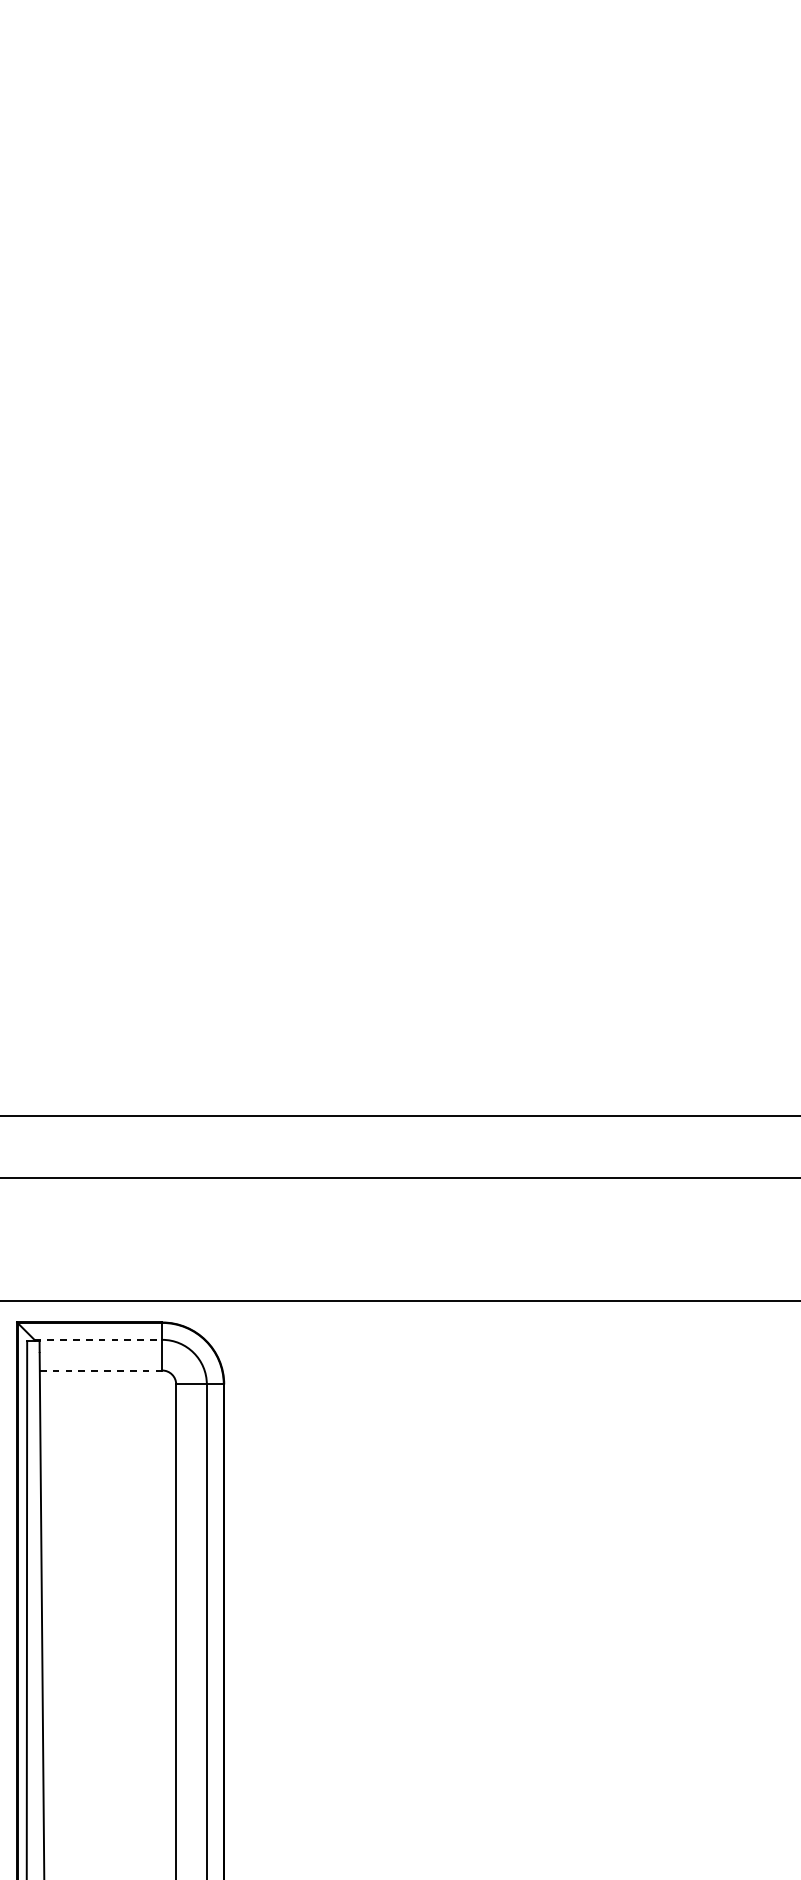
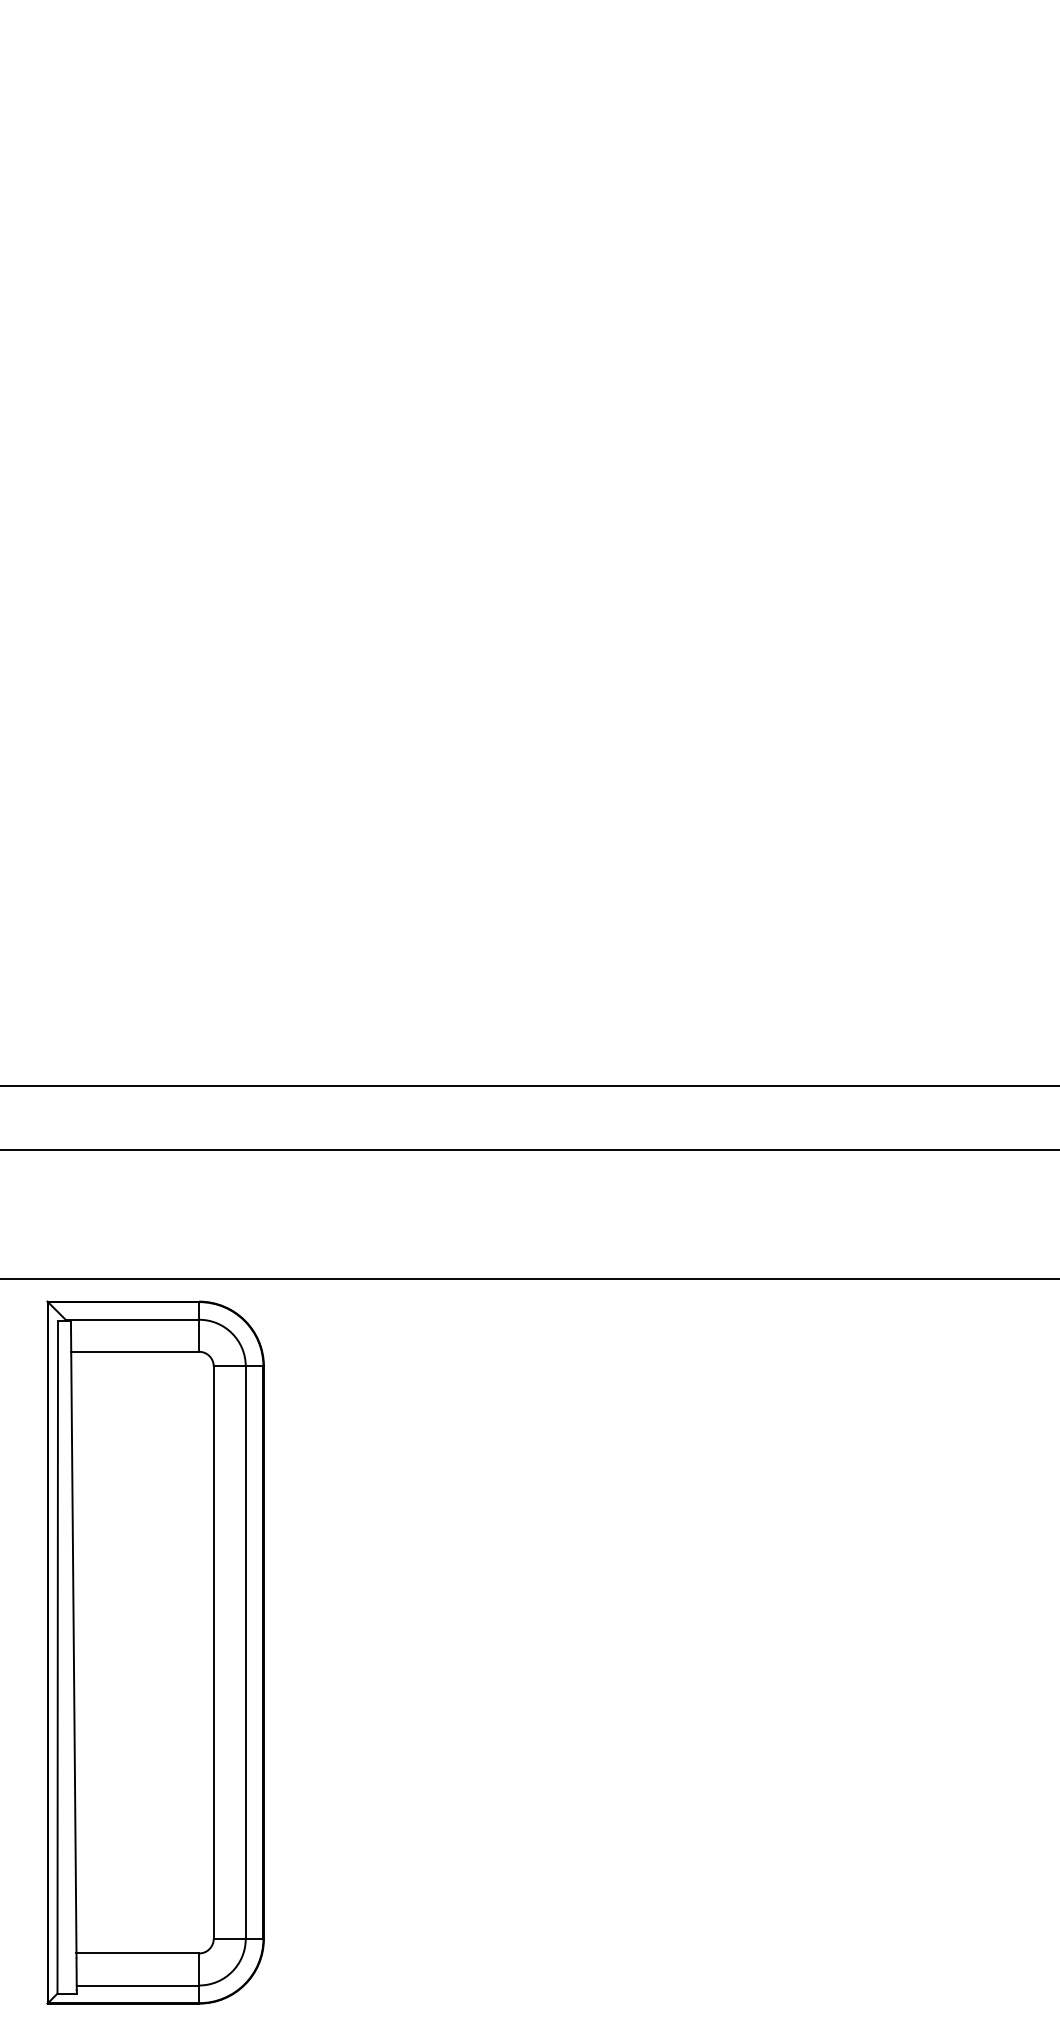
line: (98, 1339) -> (132, 1319), dashed -> solid
line: (101, 1370) -> (135, 1351), dashed -> solid

